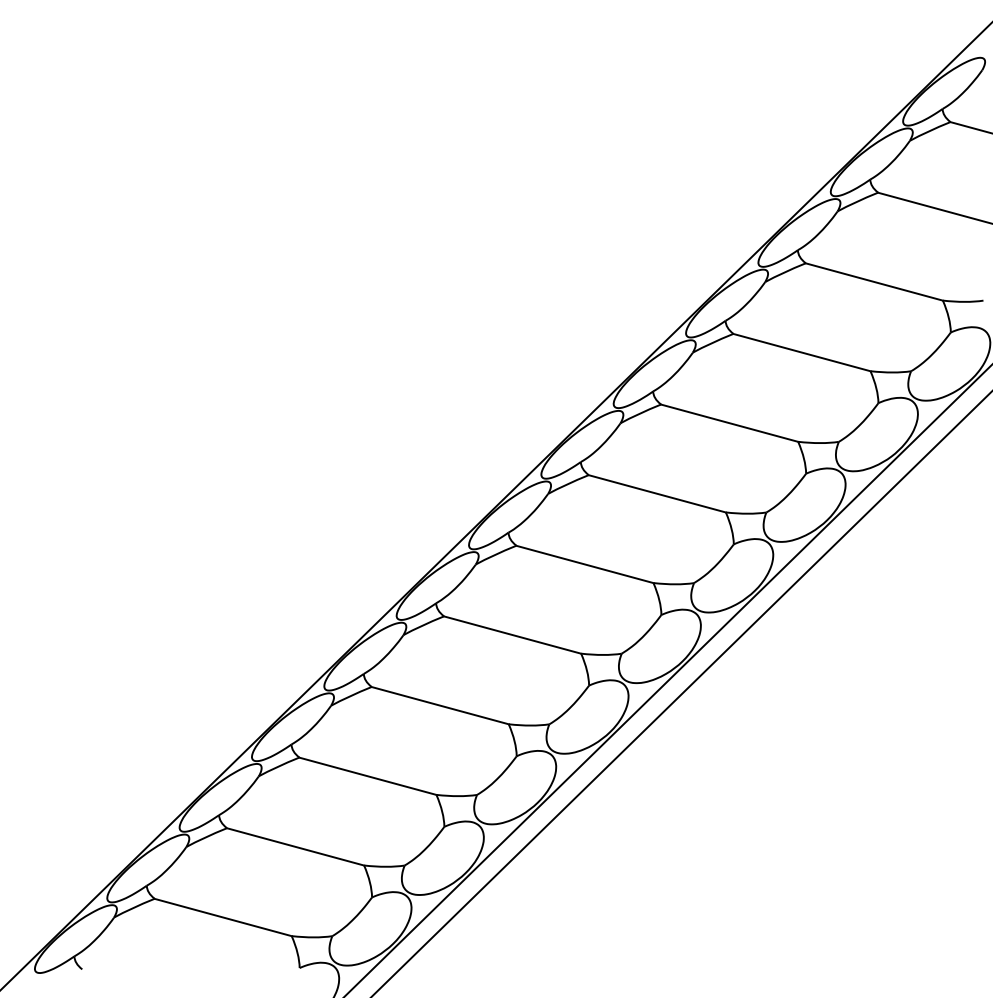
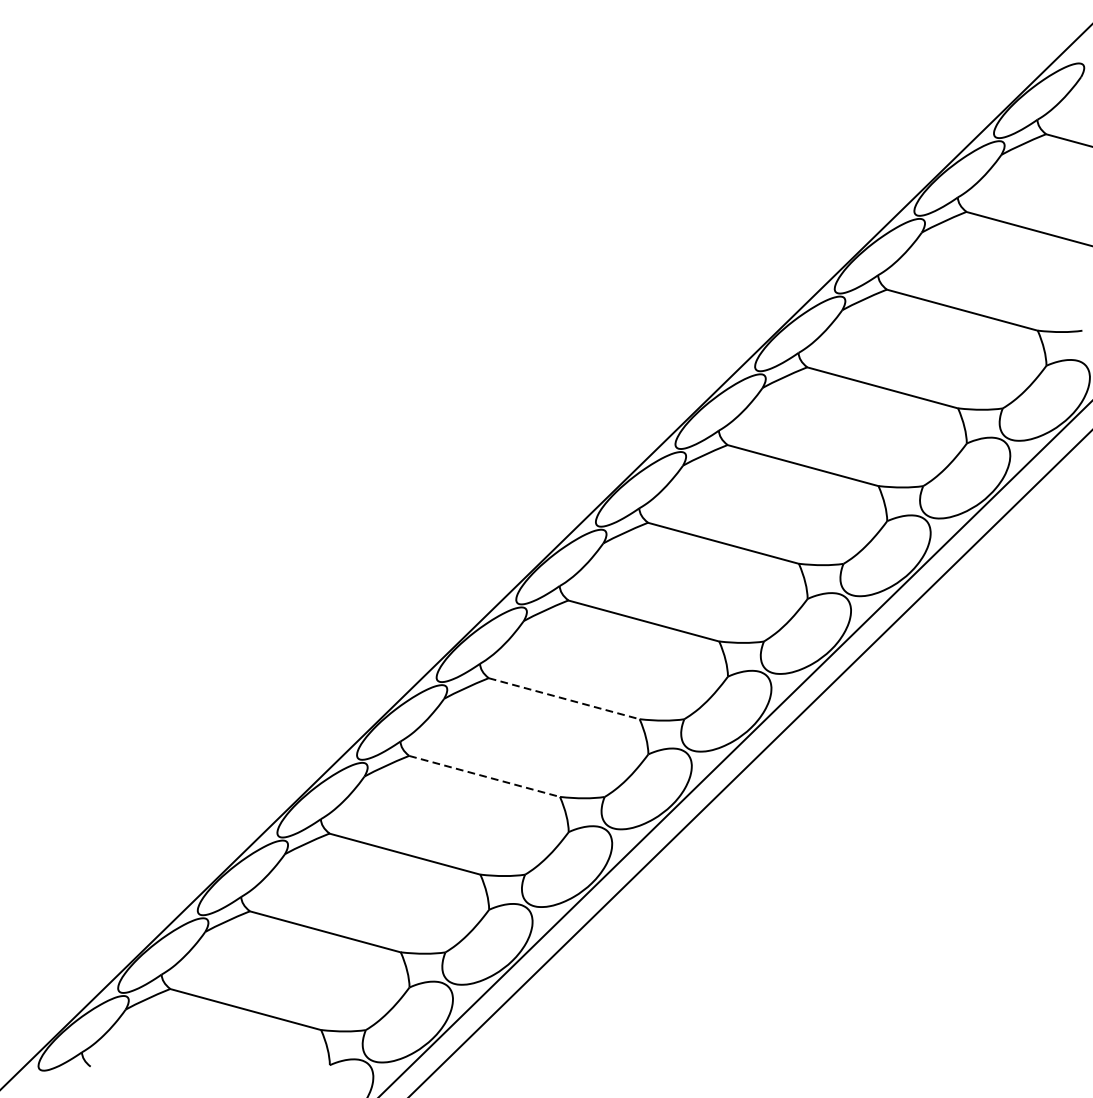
line: (513, 635) -> (565, 699), solid -> dashed
line: (440, 705) -> (484, 776), solid -> dashed

